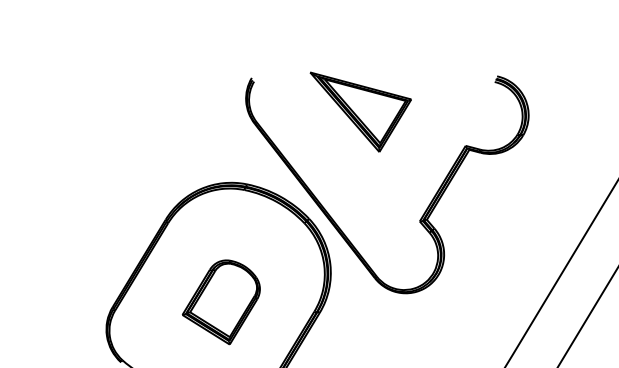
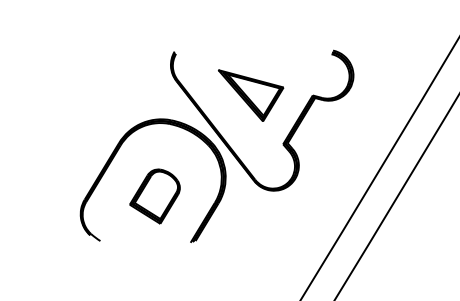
part: (361, 111) -> (251, 95), moved

